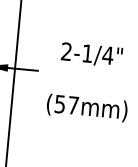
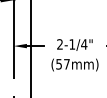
text: (91, 54) -> (74, 44), moved

